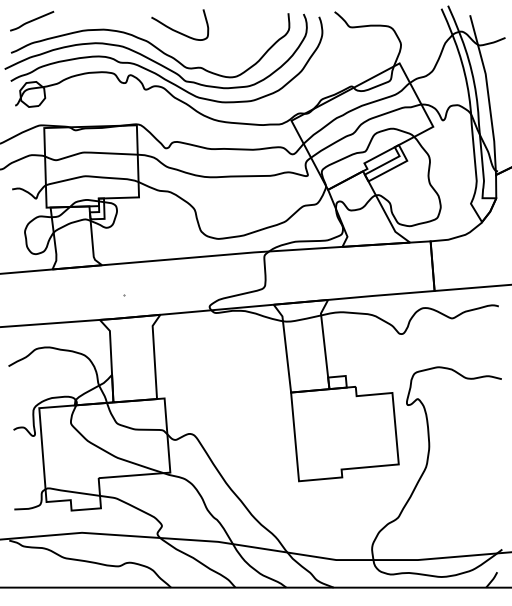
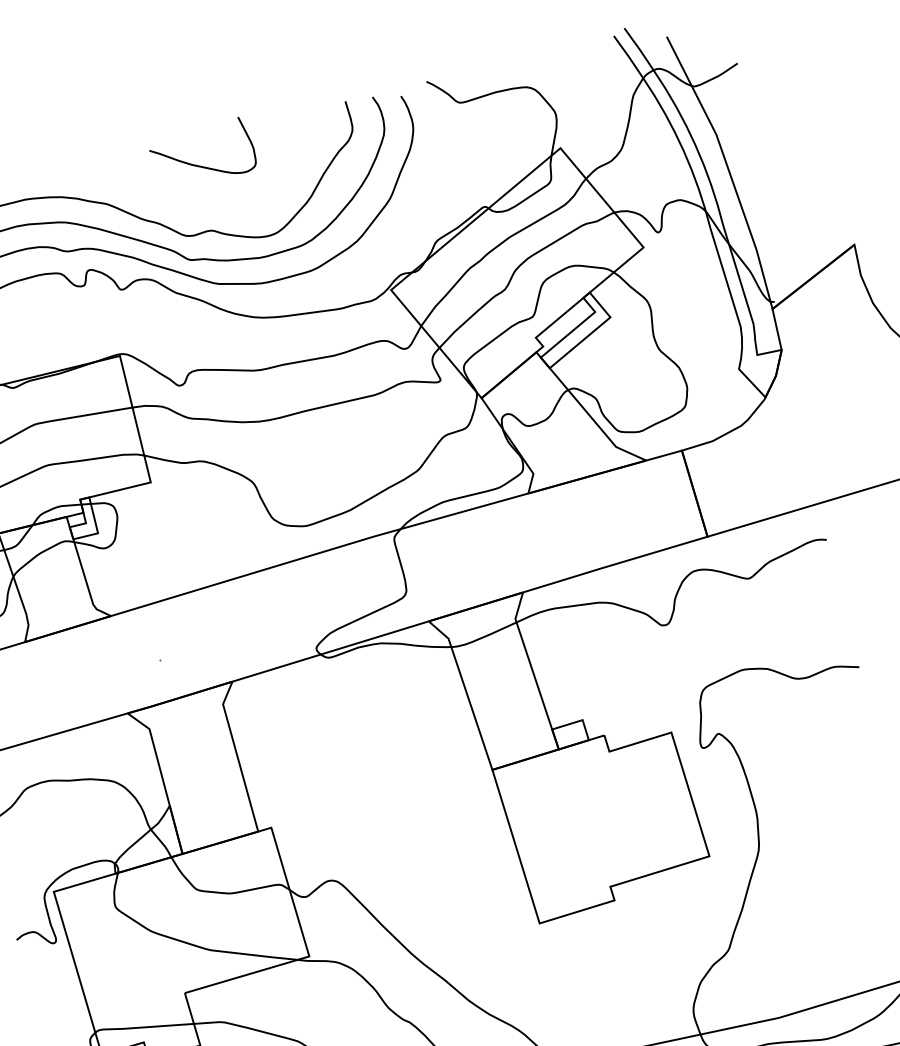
curve: (179, 31) -> (204, 165), moved

